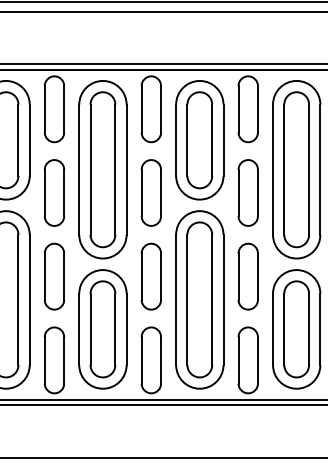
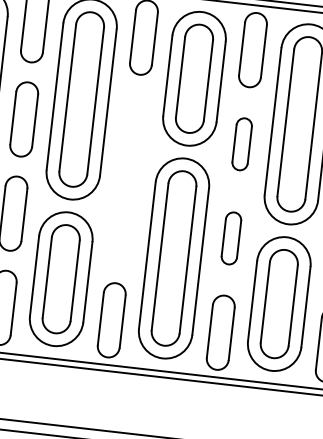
part: (150, 192) -> (132, 131), removed
part: (247, 192) -> (241, 143), size x0.7
part: (150, 276) -> (121, 225), removed
part: (247, 276) -> (230, 238), size x0.7

